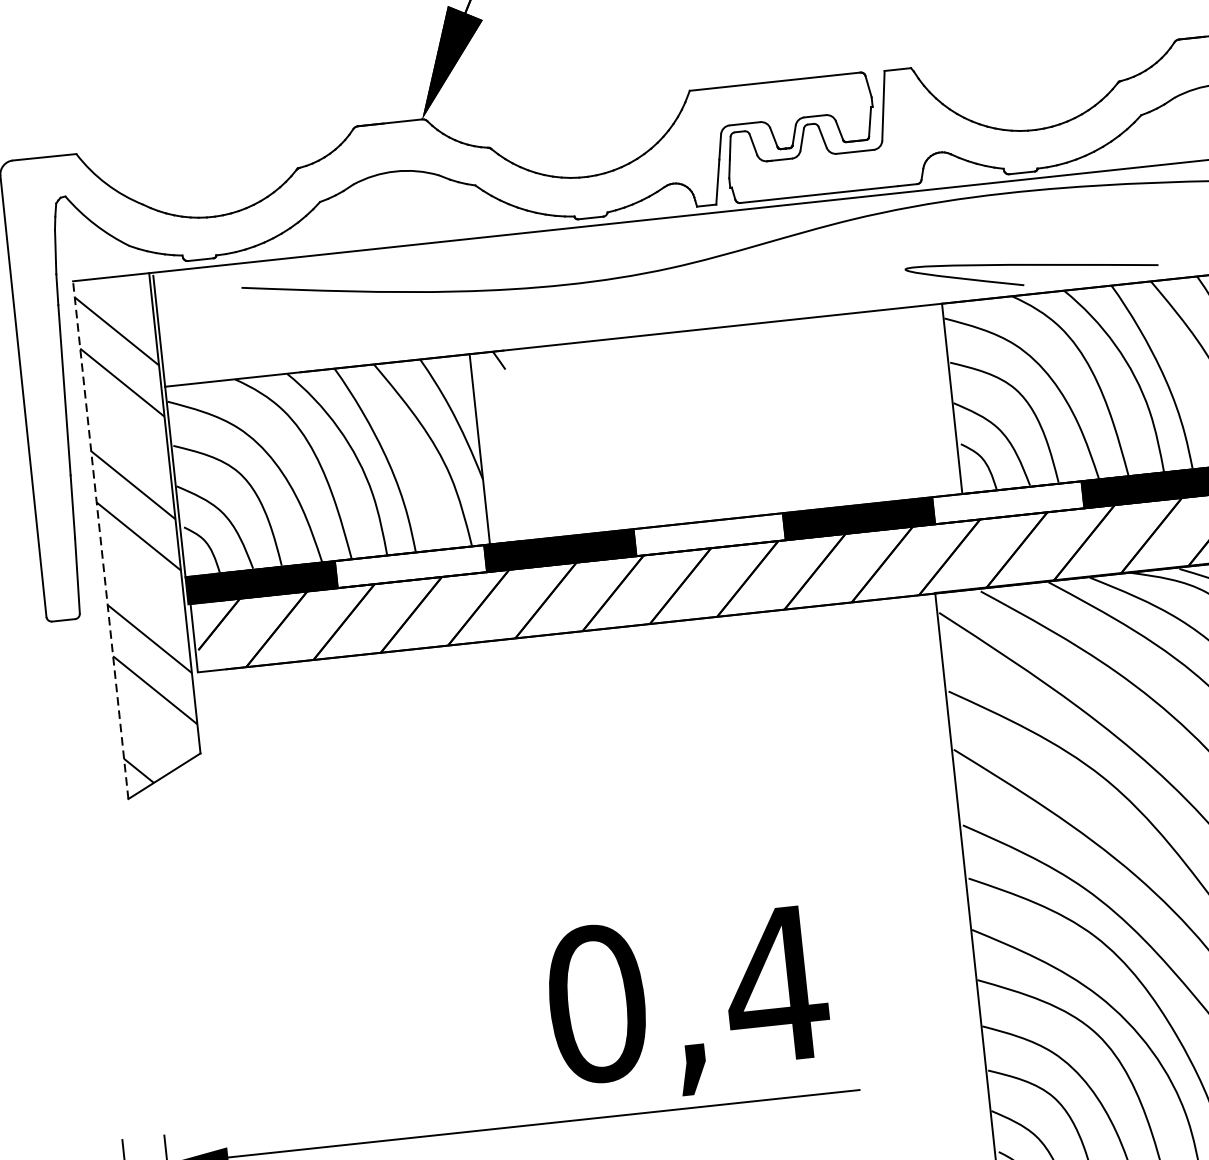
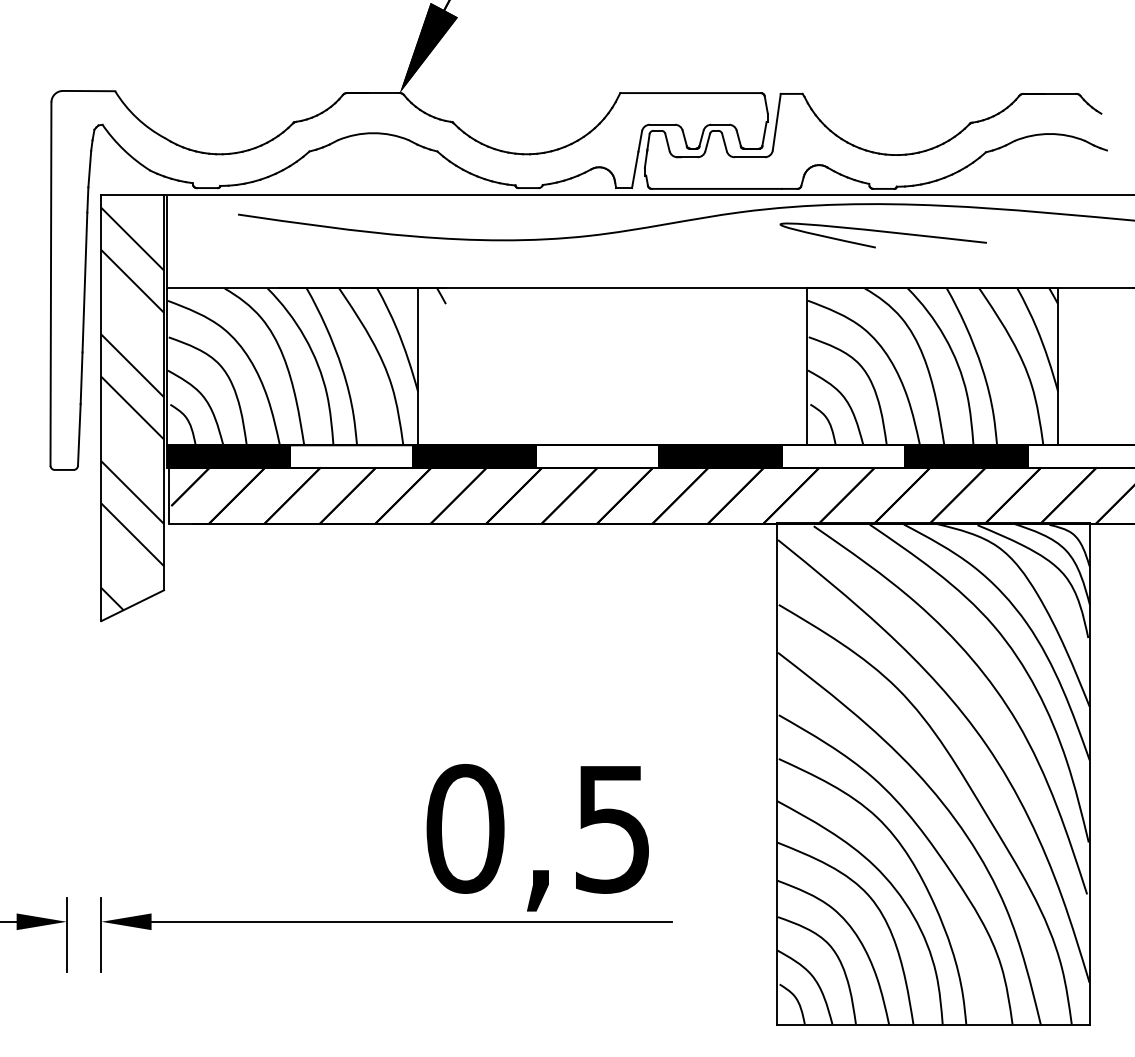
curve: (1030, 266) -> (882, 232), moved
line: (100, 539) -> (101, 407), dashed -> solid
text: (775, 985) -> (612, 829), 0,4 -> 0,5

